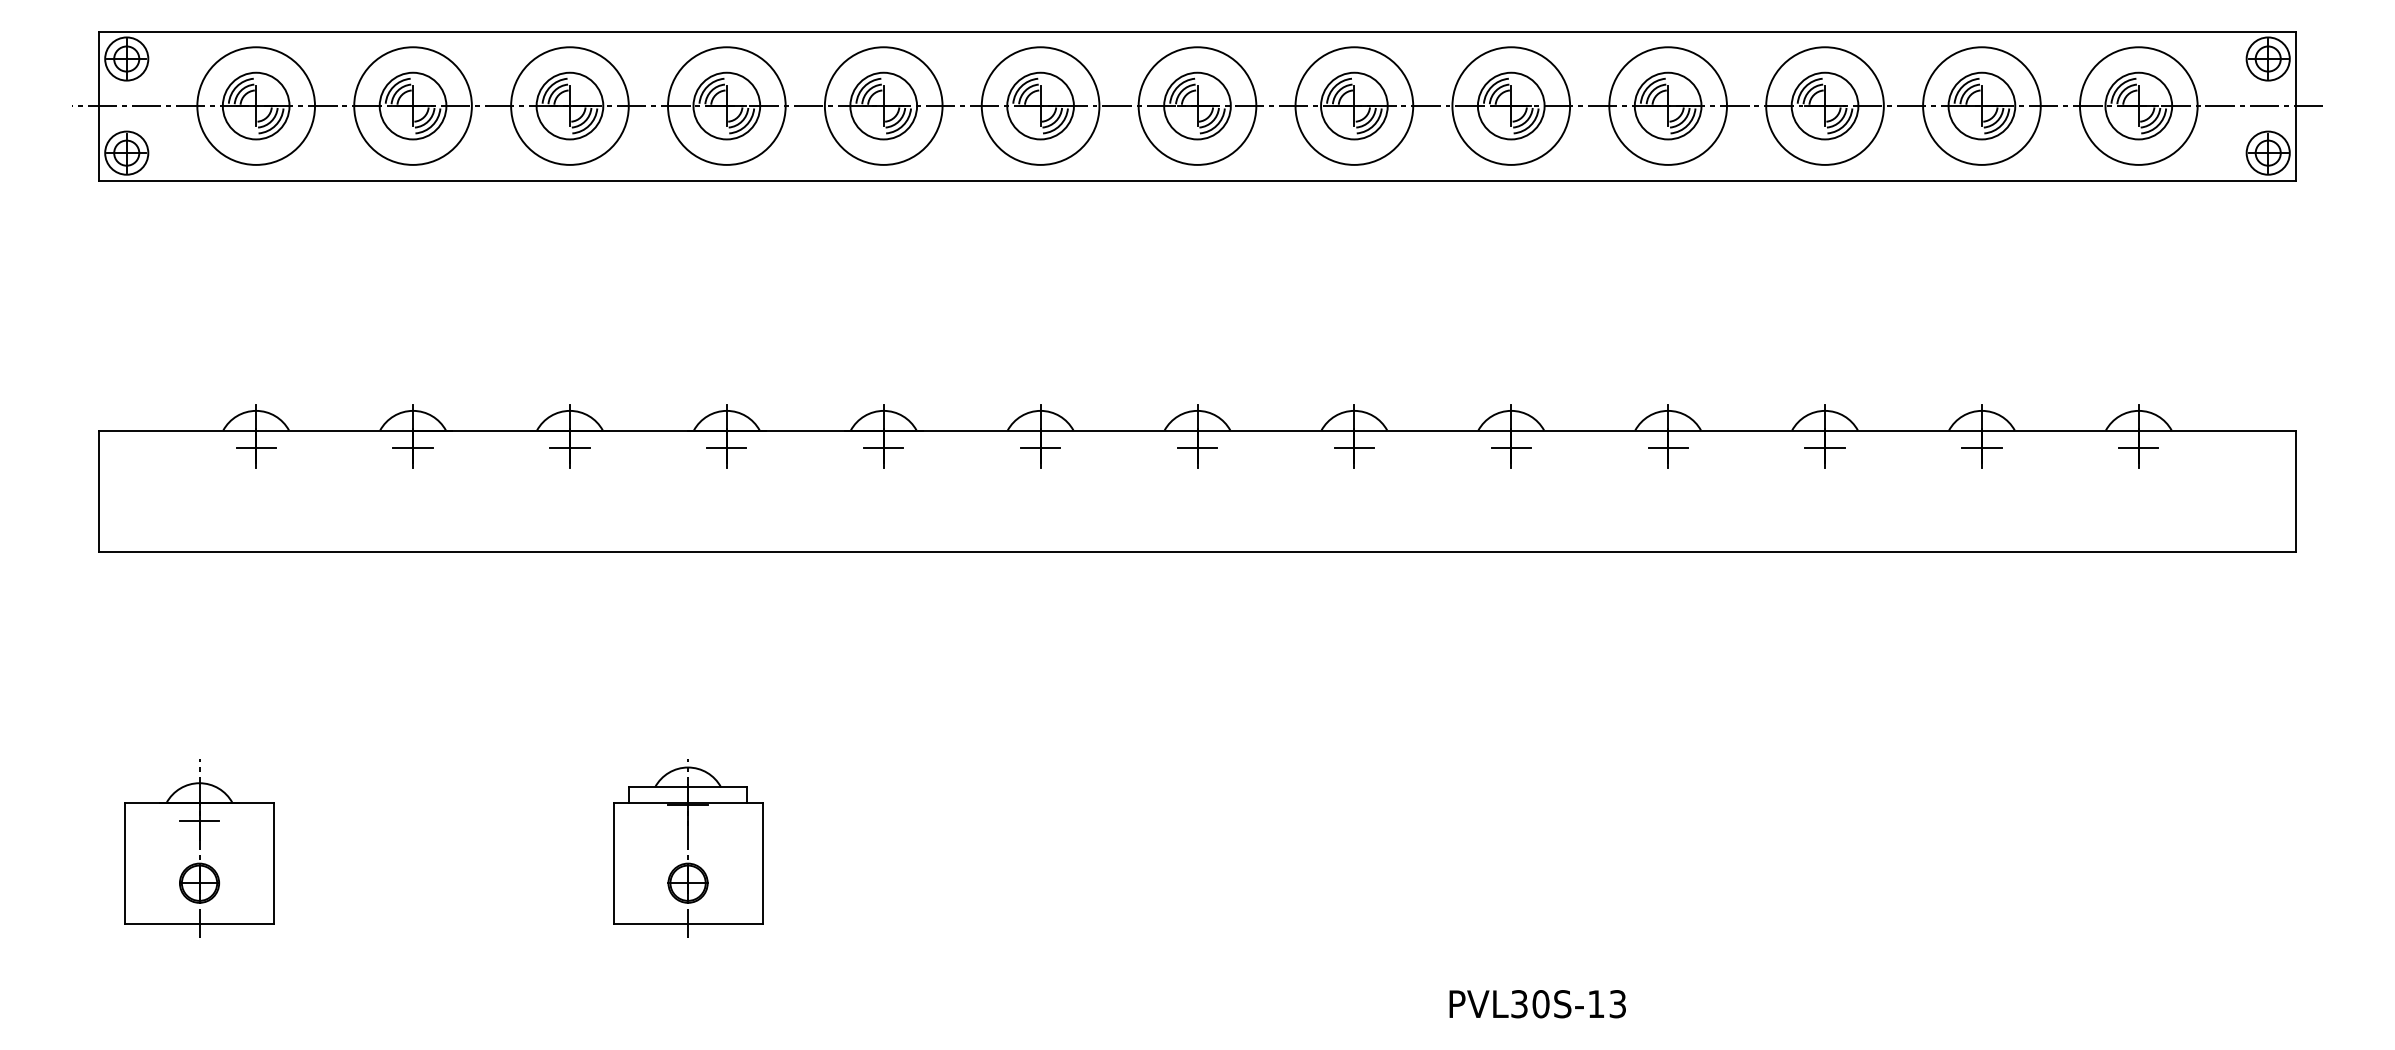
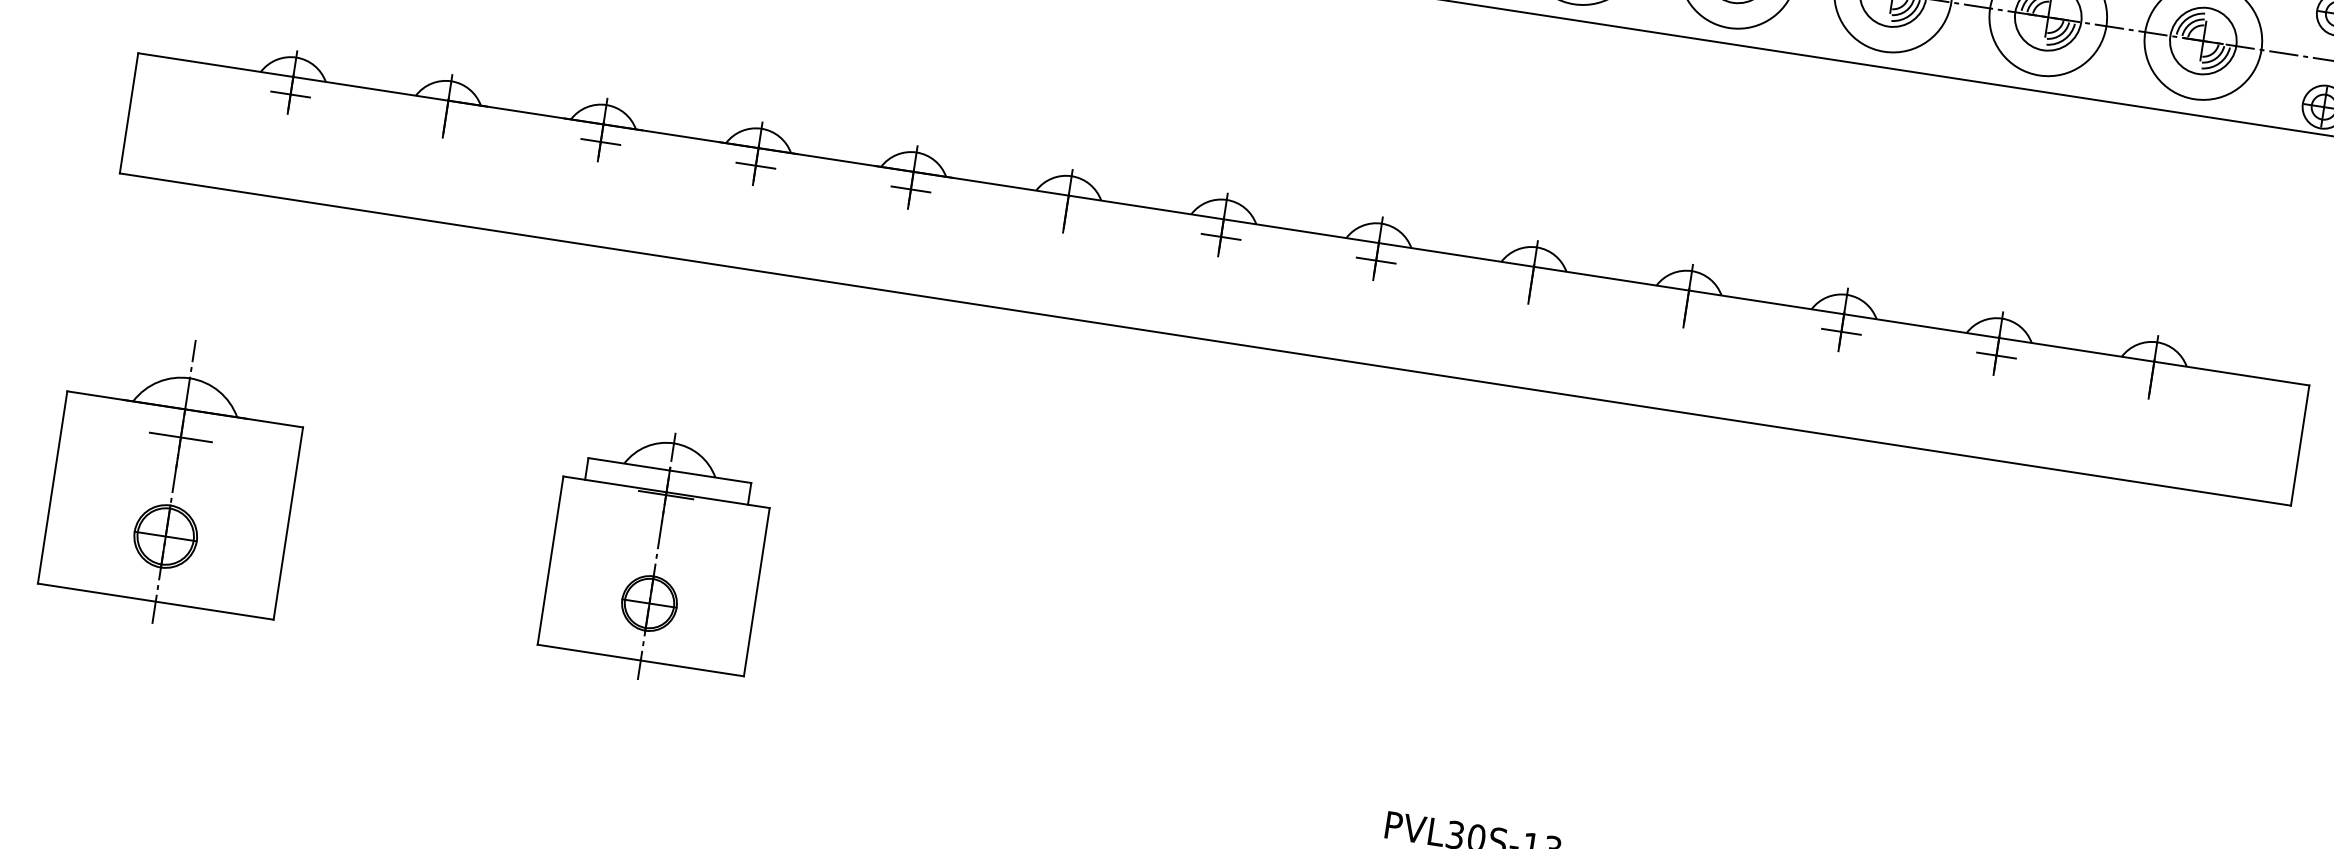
line: (412, 448) -> (445, 118), removed
line: (1040, 448) -> (1065, 213), removed
line: (1510, 448) -> (1530, 284), removed
line: (1667, 448) -> (1685, 308), removed
line: (2138, 448) -> (2151, 379), removed
part: (199, 848) -> (174, 481), size x1.6
part: (688, 848) -> (657, 555), size x1.4

